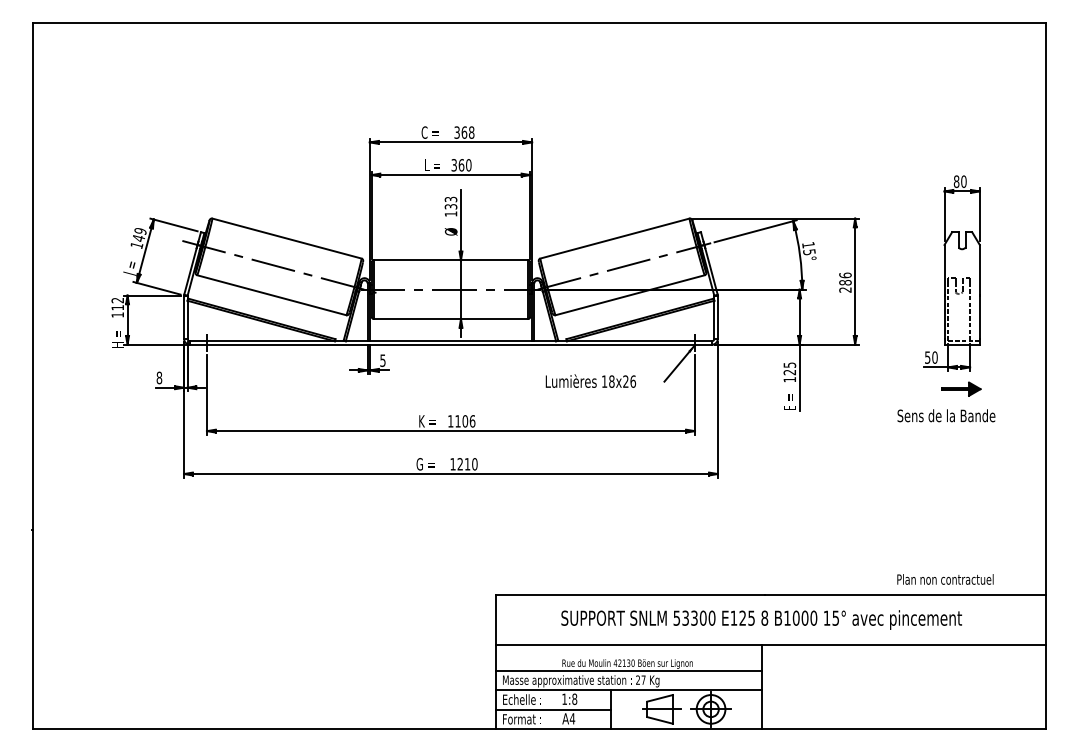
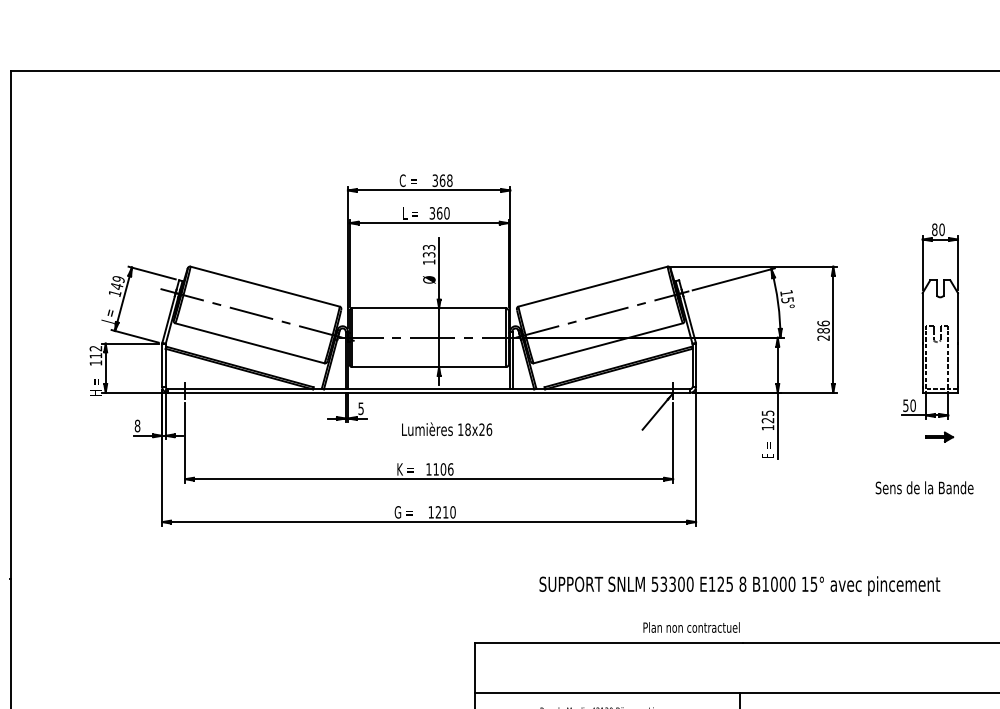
text: (590, 380) -> (446, 428), moved
part: (961, 388) -> (939, 436), size x0.7
text: (946, 415) -> (924, 487), moved
text: (945, 579) -> (691, 627), moved
text: (761, 619) -> (739, 585), moved

